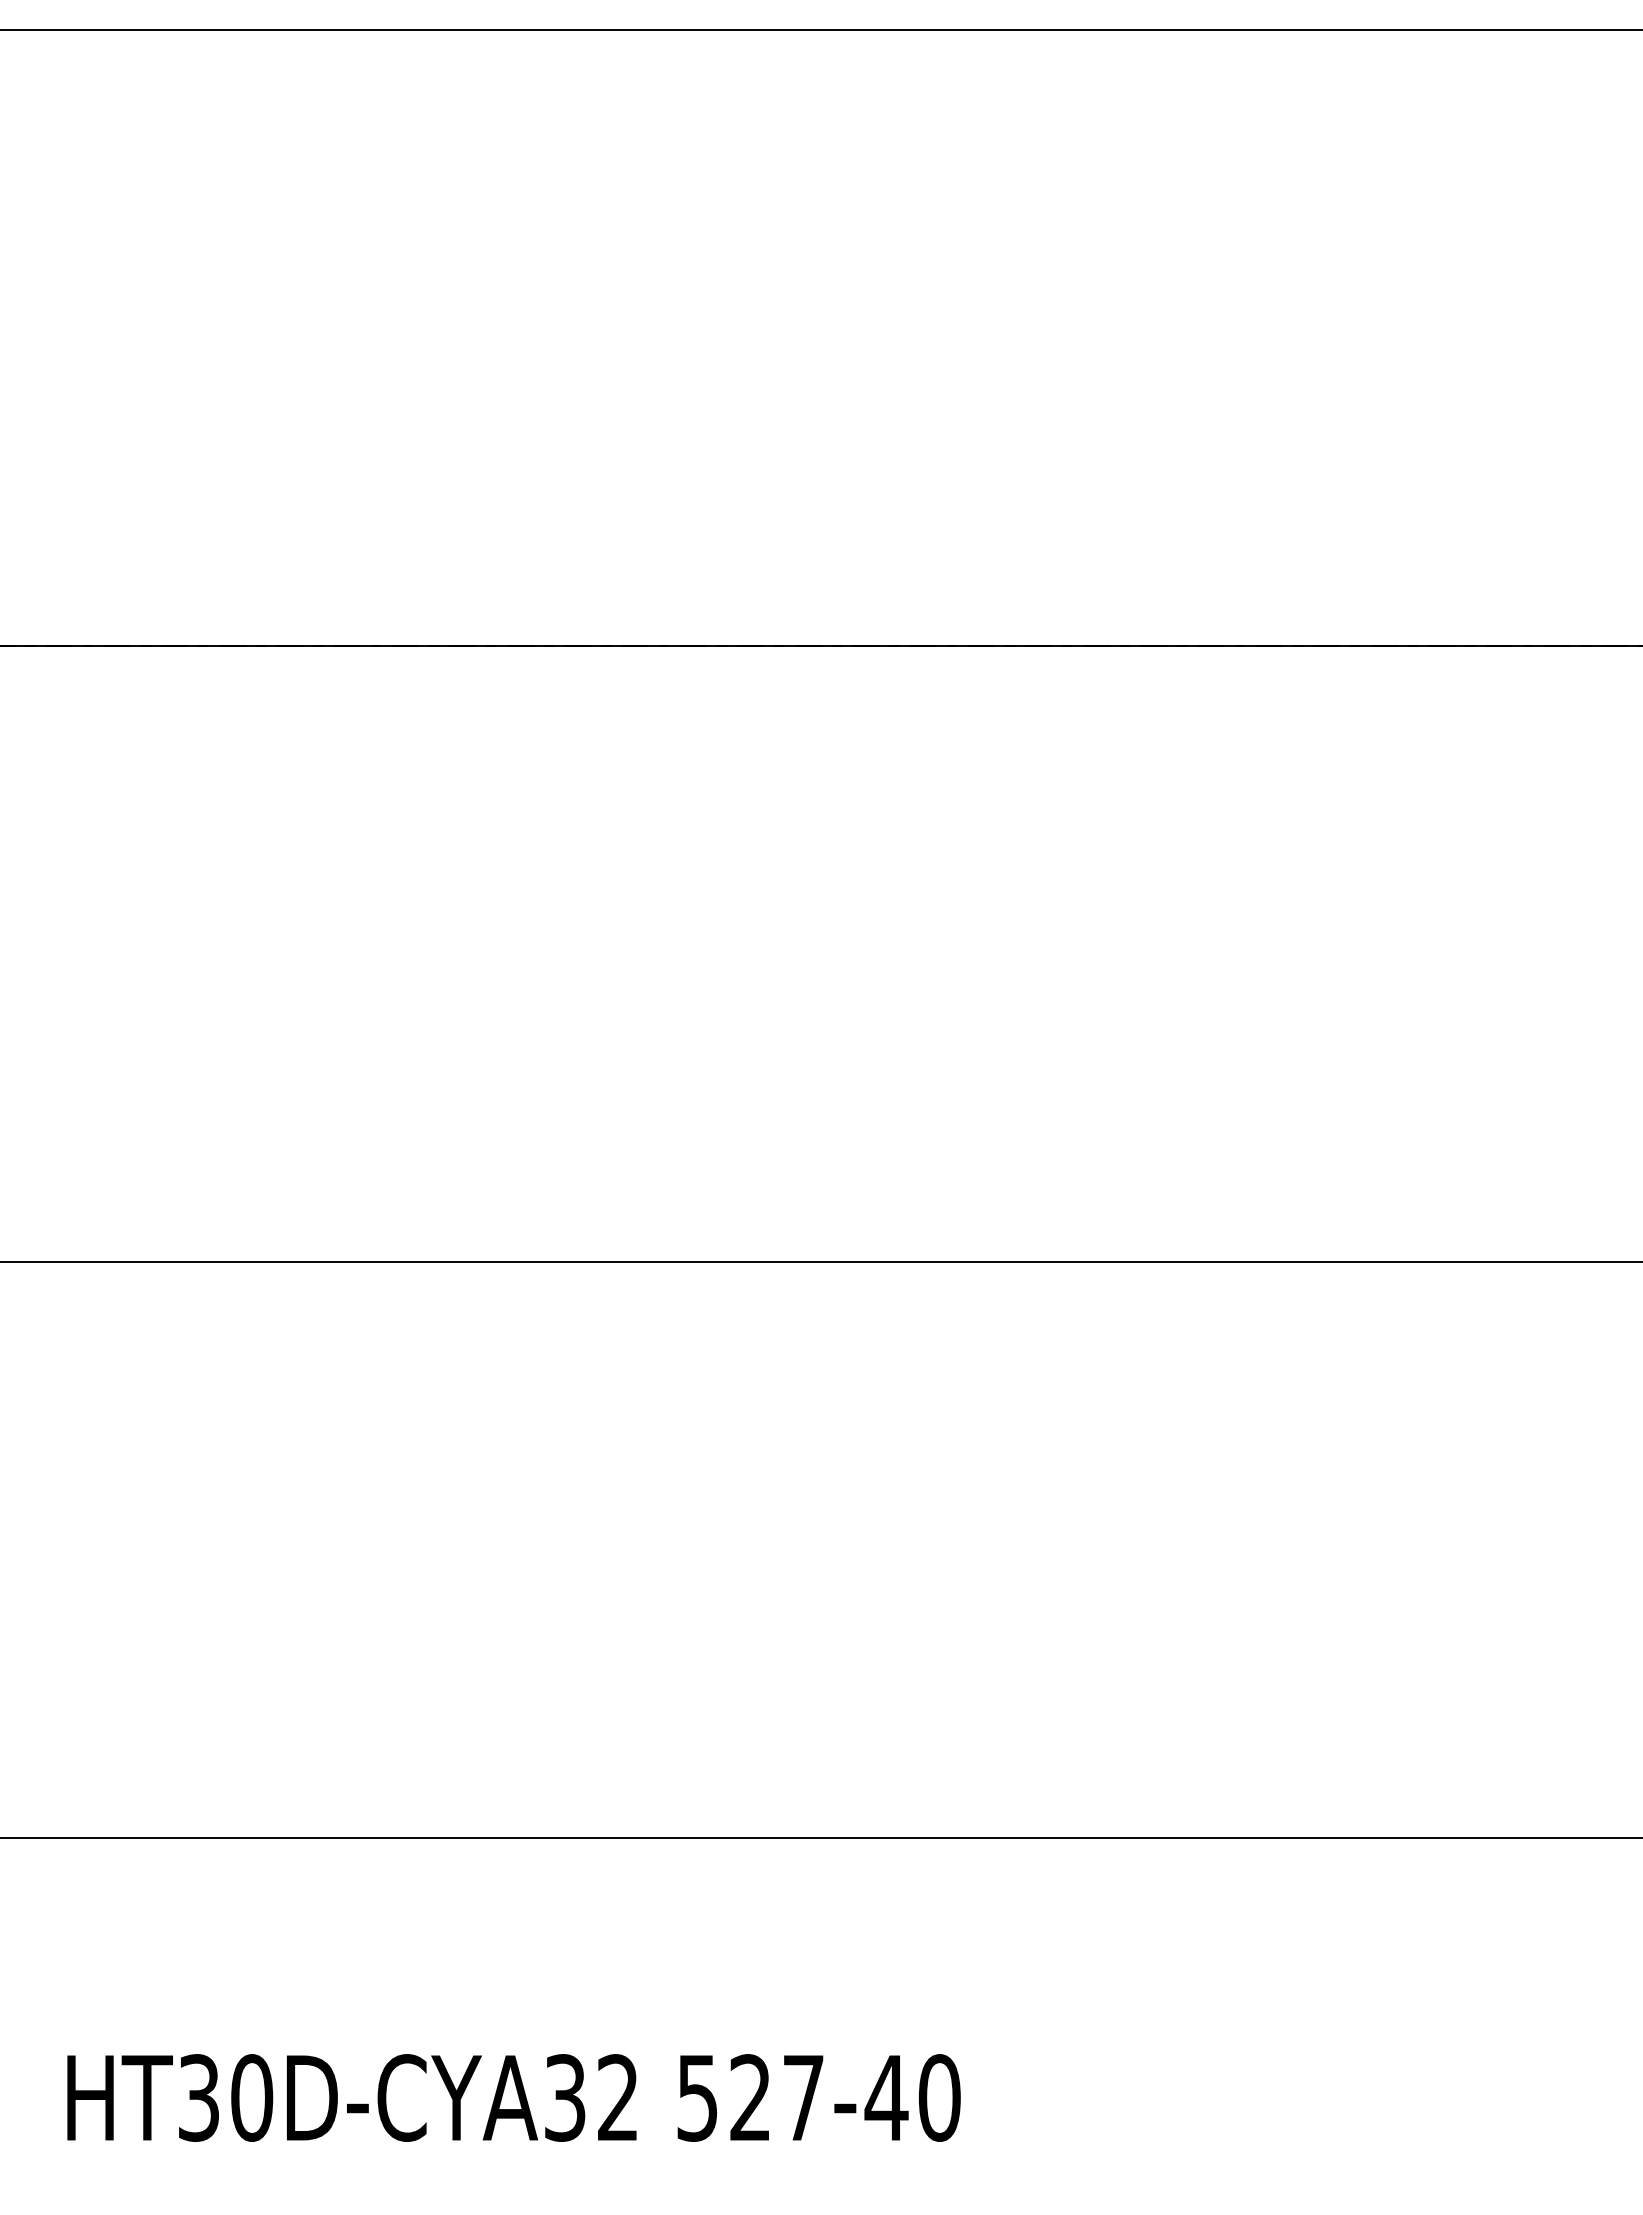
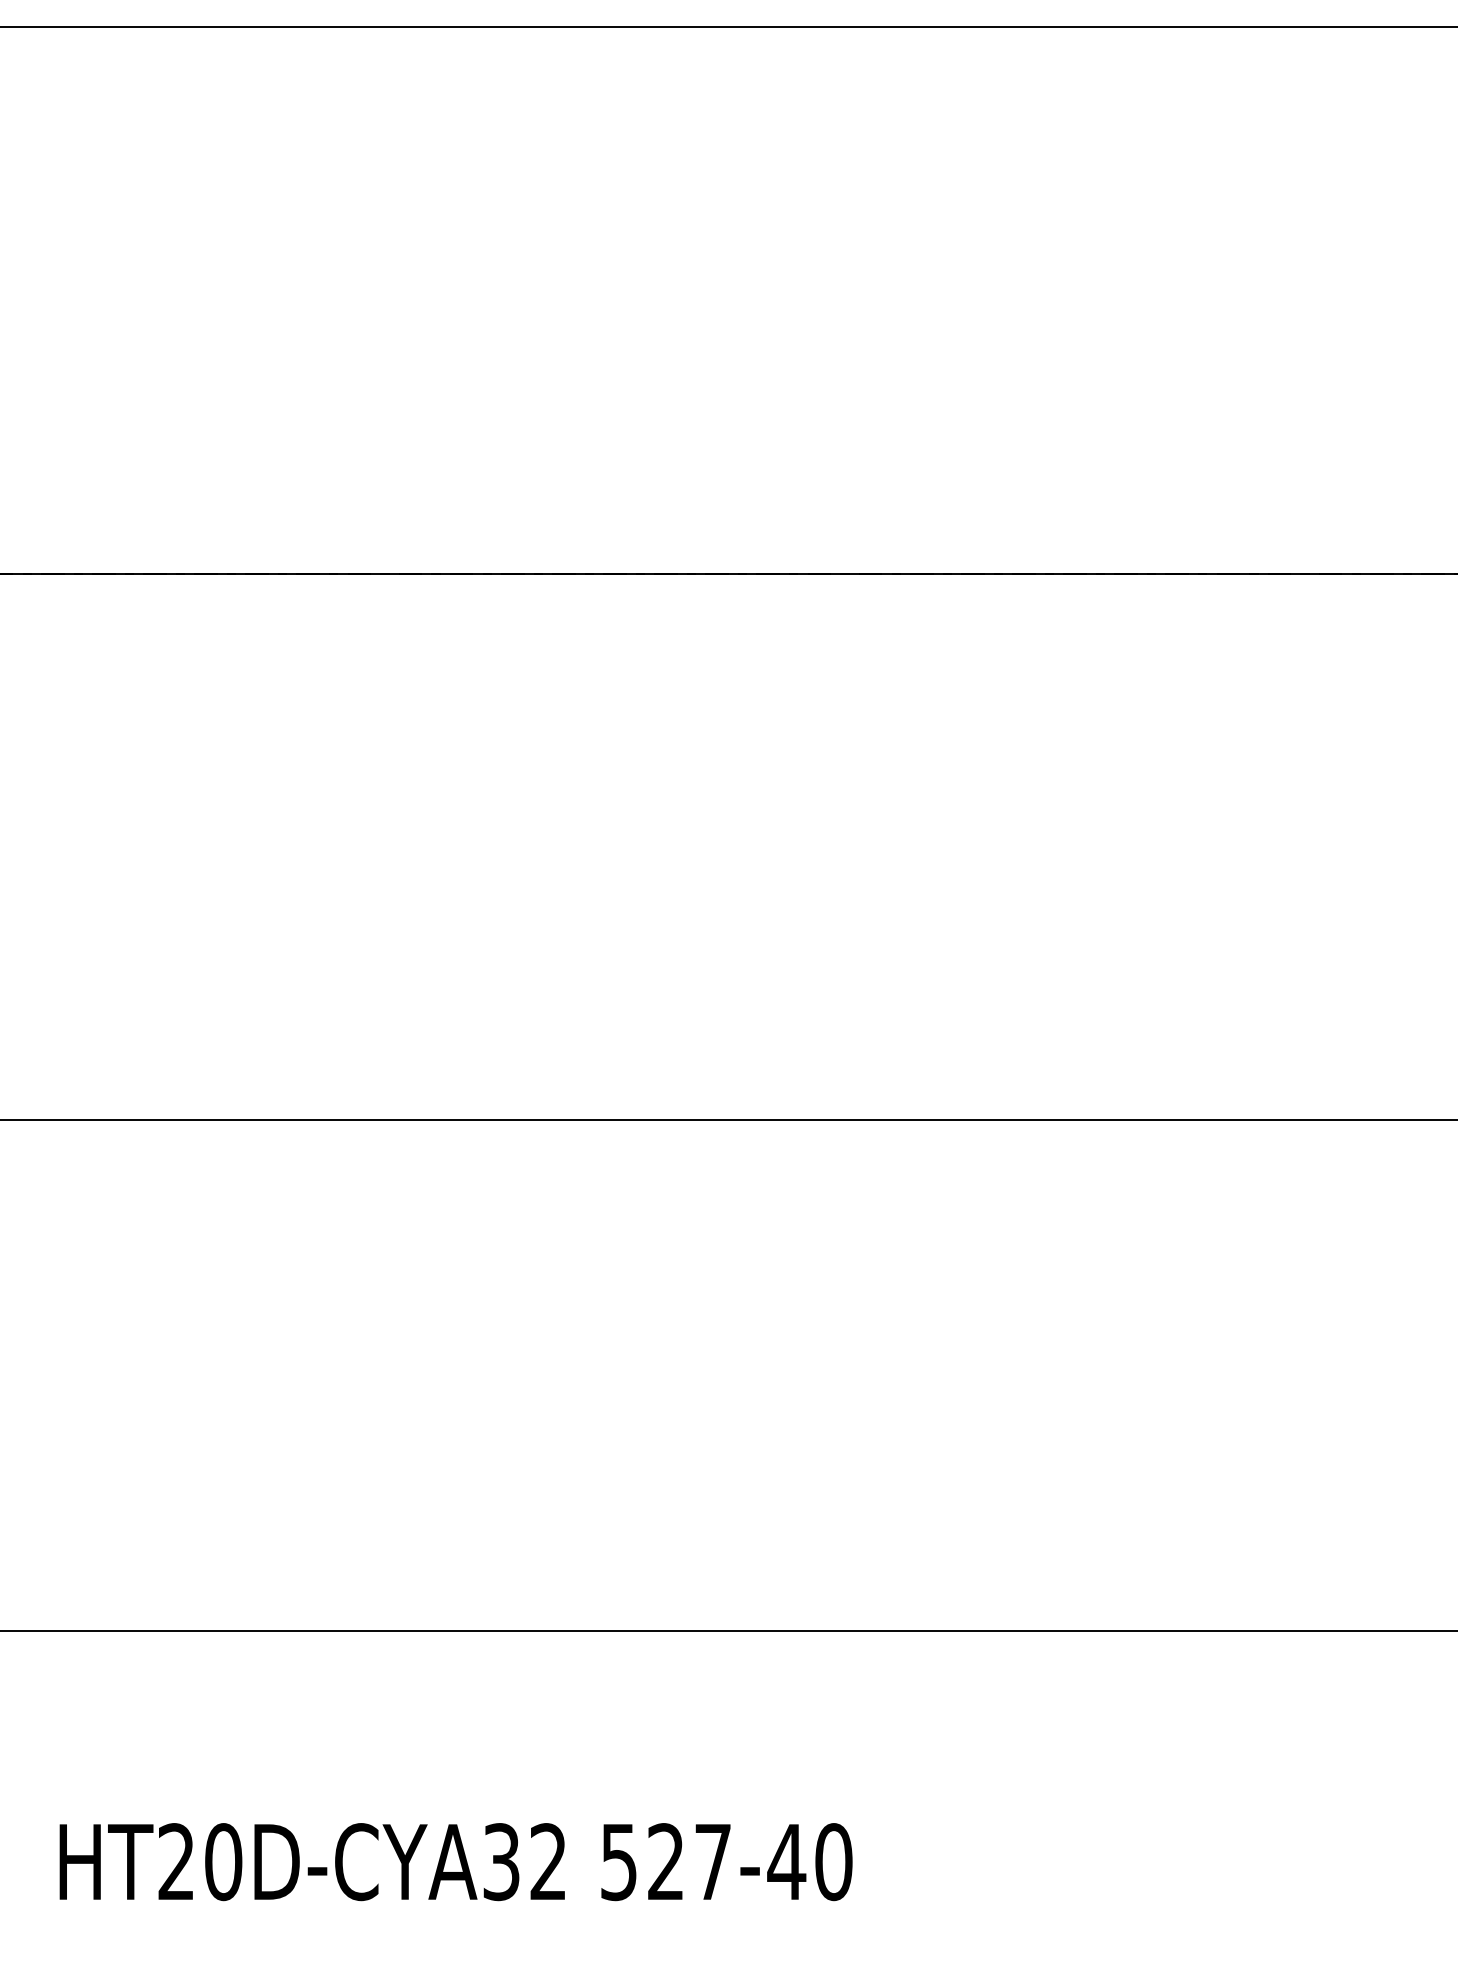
text: (198, 2097) -> (176, 1861), HT30D-CYA32 -> HT20D-CYA32

